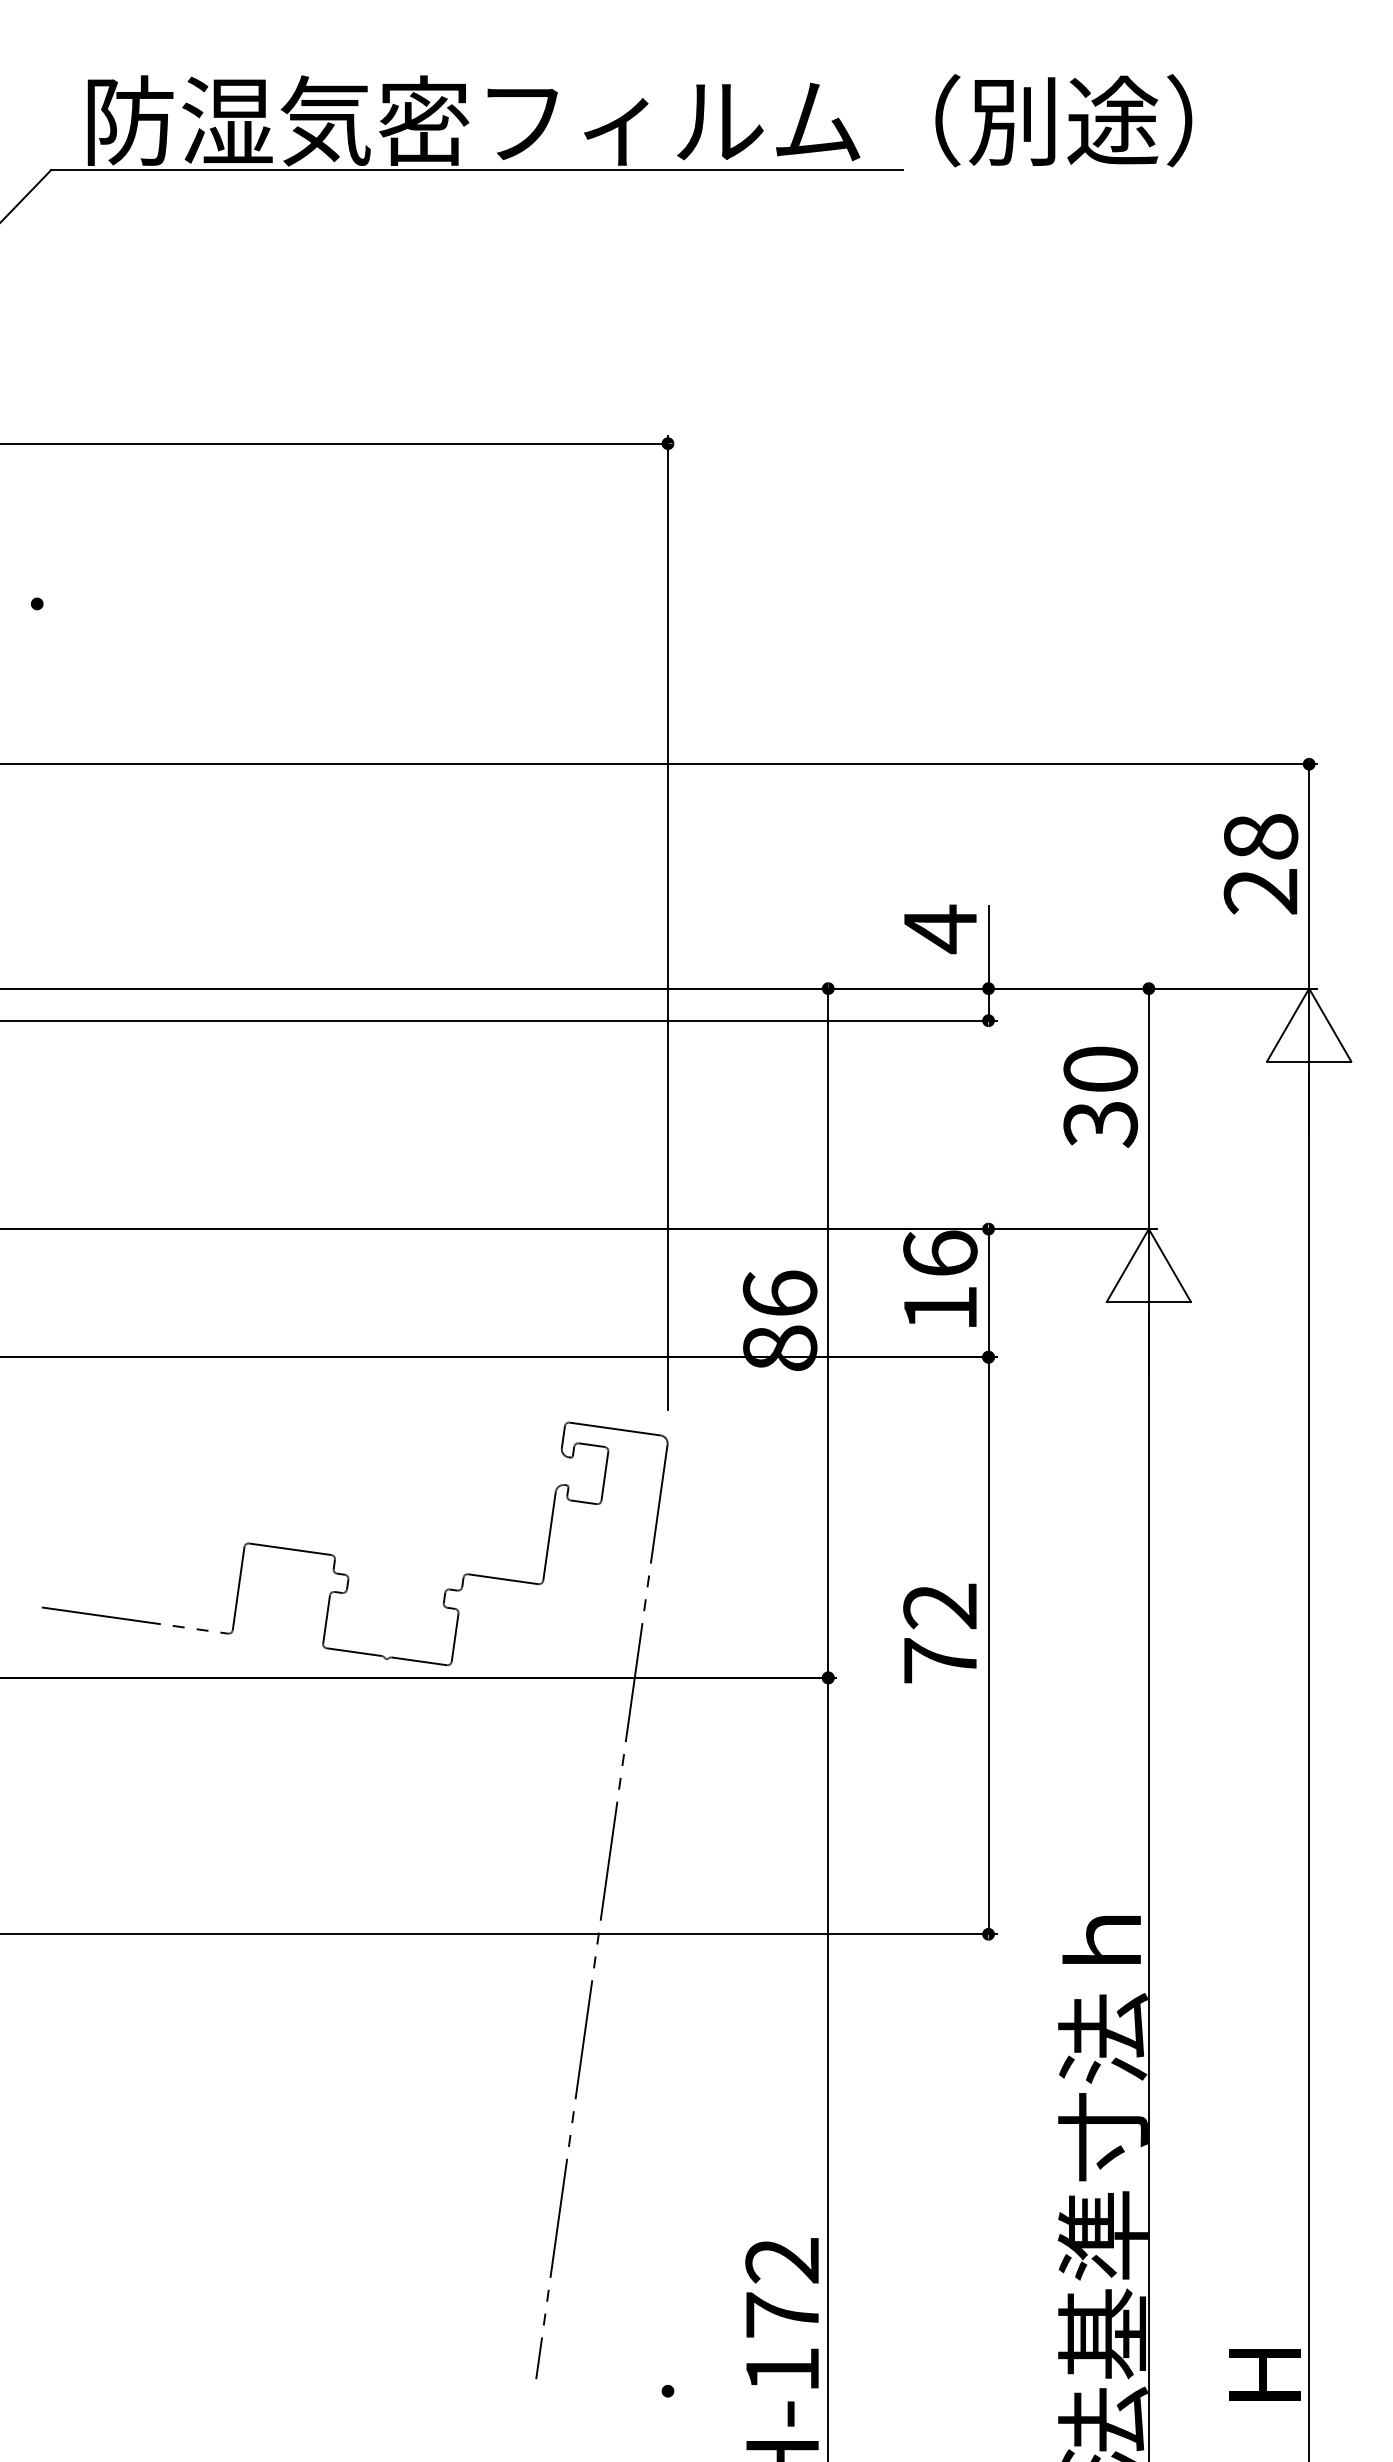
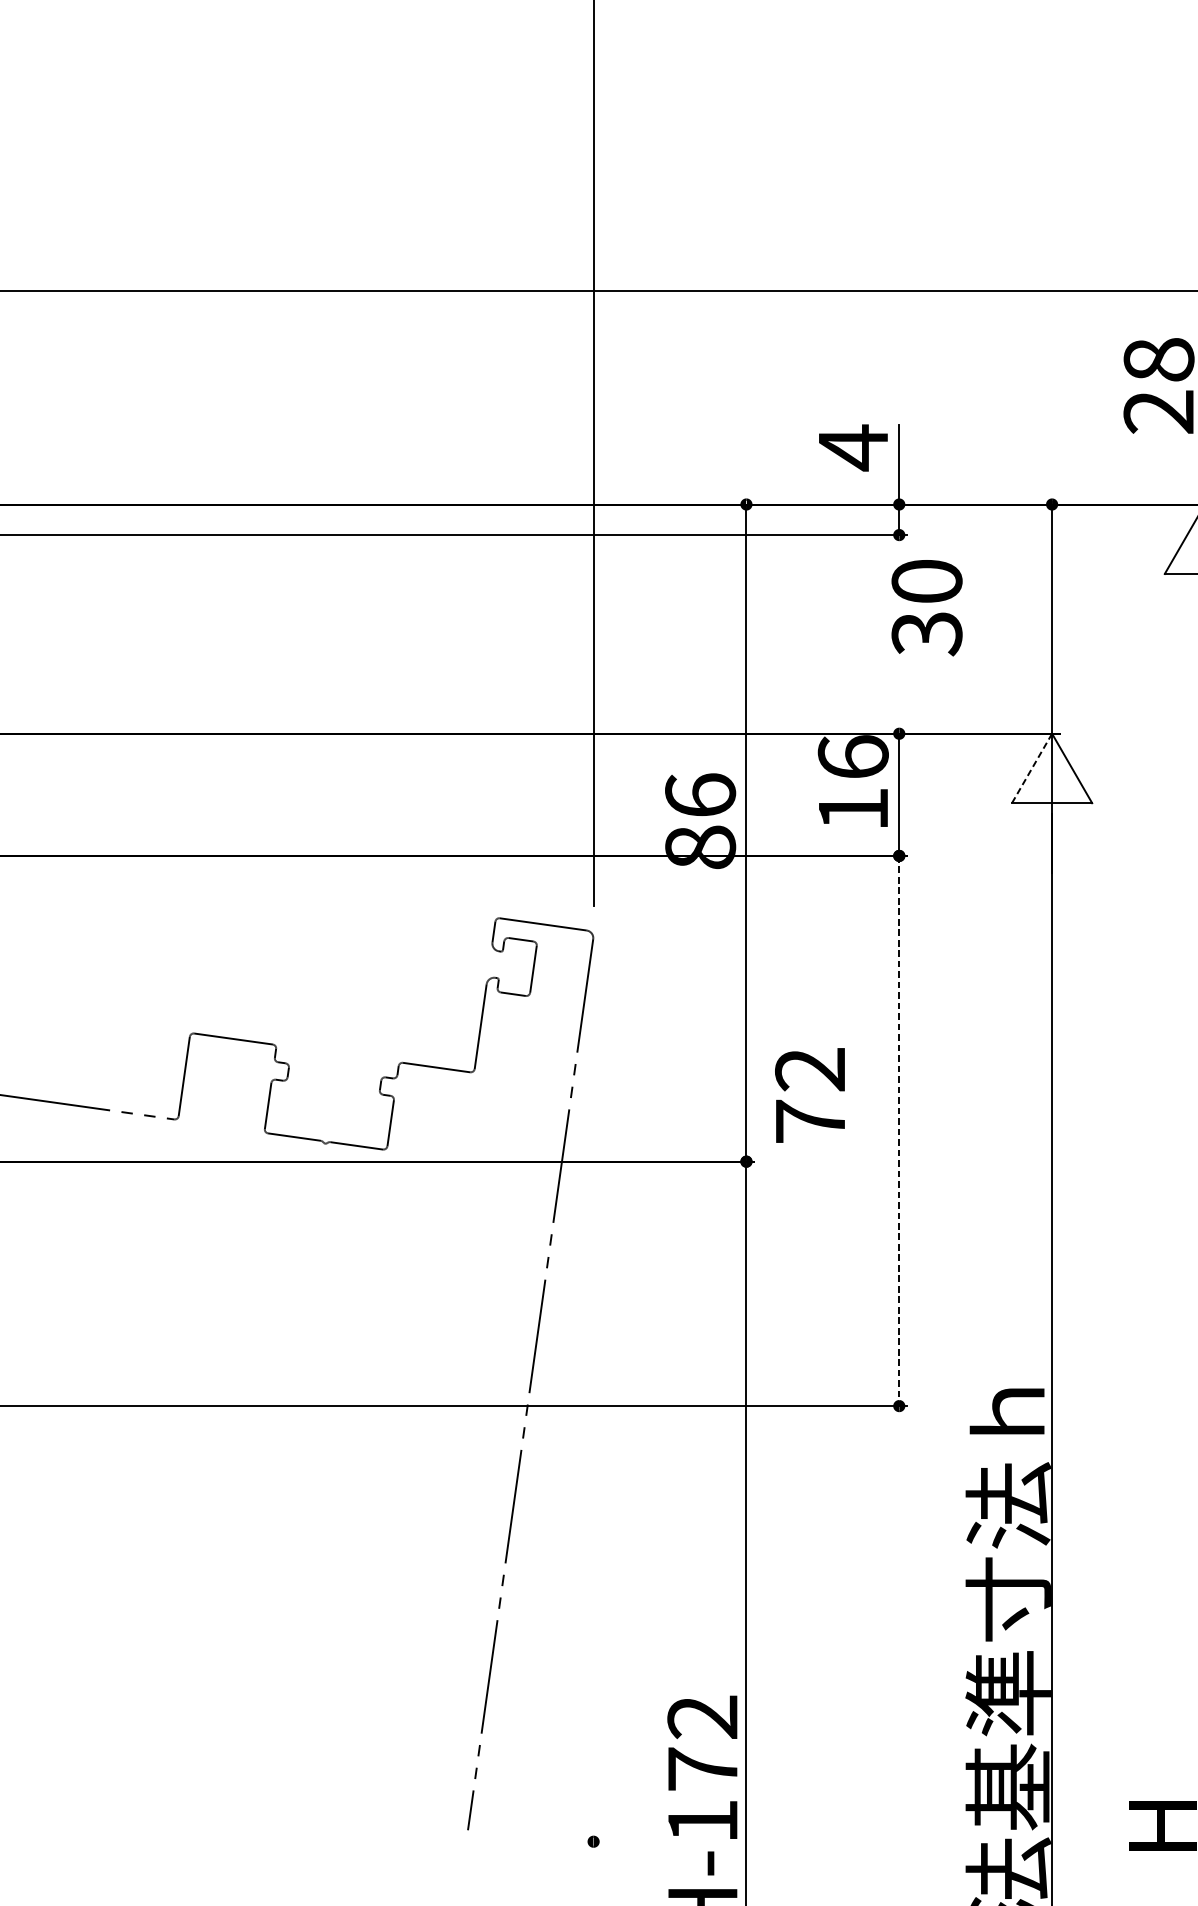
text: (1100, 1096) -> (926, 607), moved
line: (1127, 1265) -> (1031, 768), solid -> dashed
text: (939, 1633) -> (809, 1095), moved
line: (988, 1645) -> (899, 1130), solid -> dashed

